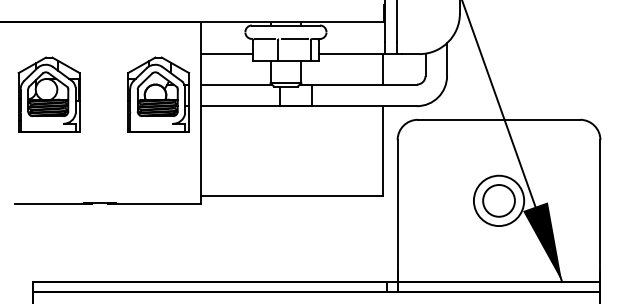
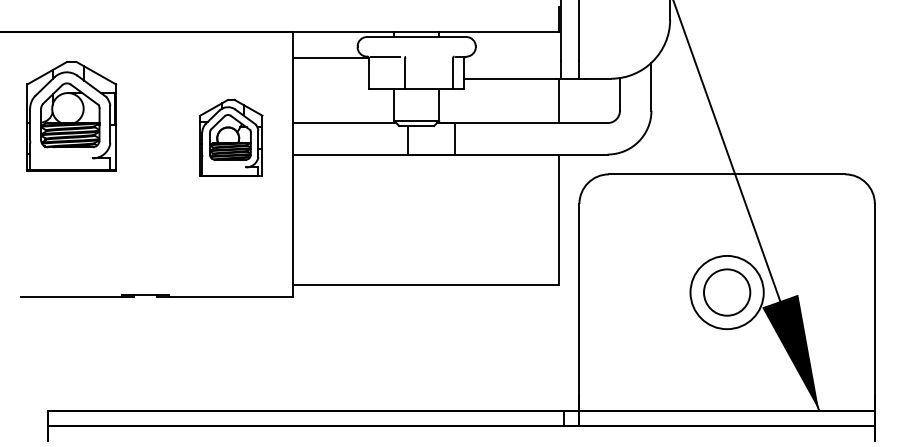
line: (294, 38) -> (429, 55), removed
line: (227, 54) -> (331, 58), moved
part: (48, 94) -> (70, 115), moved
part: (158, 94) -> (231, 137), size x0.7

